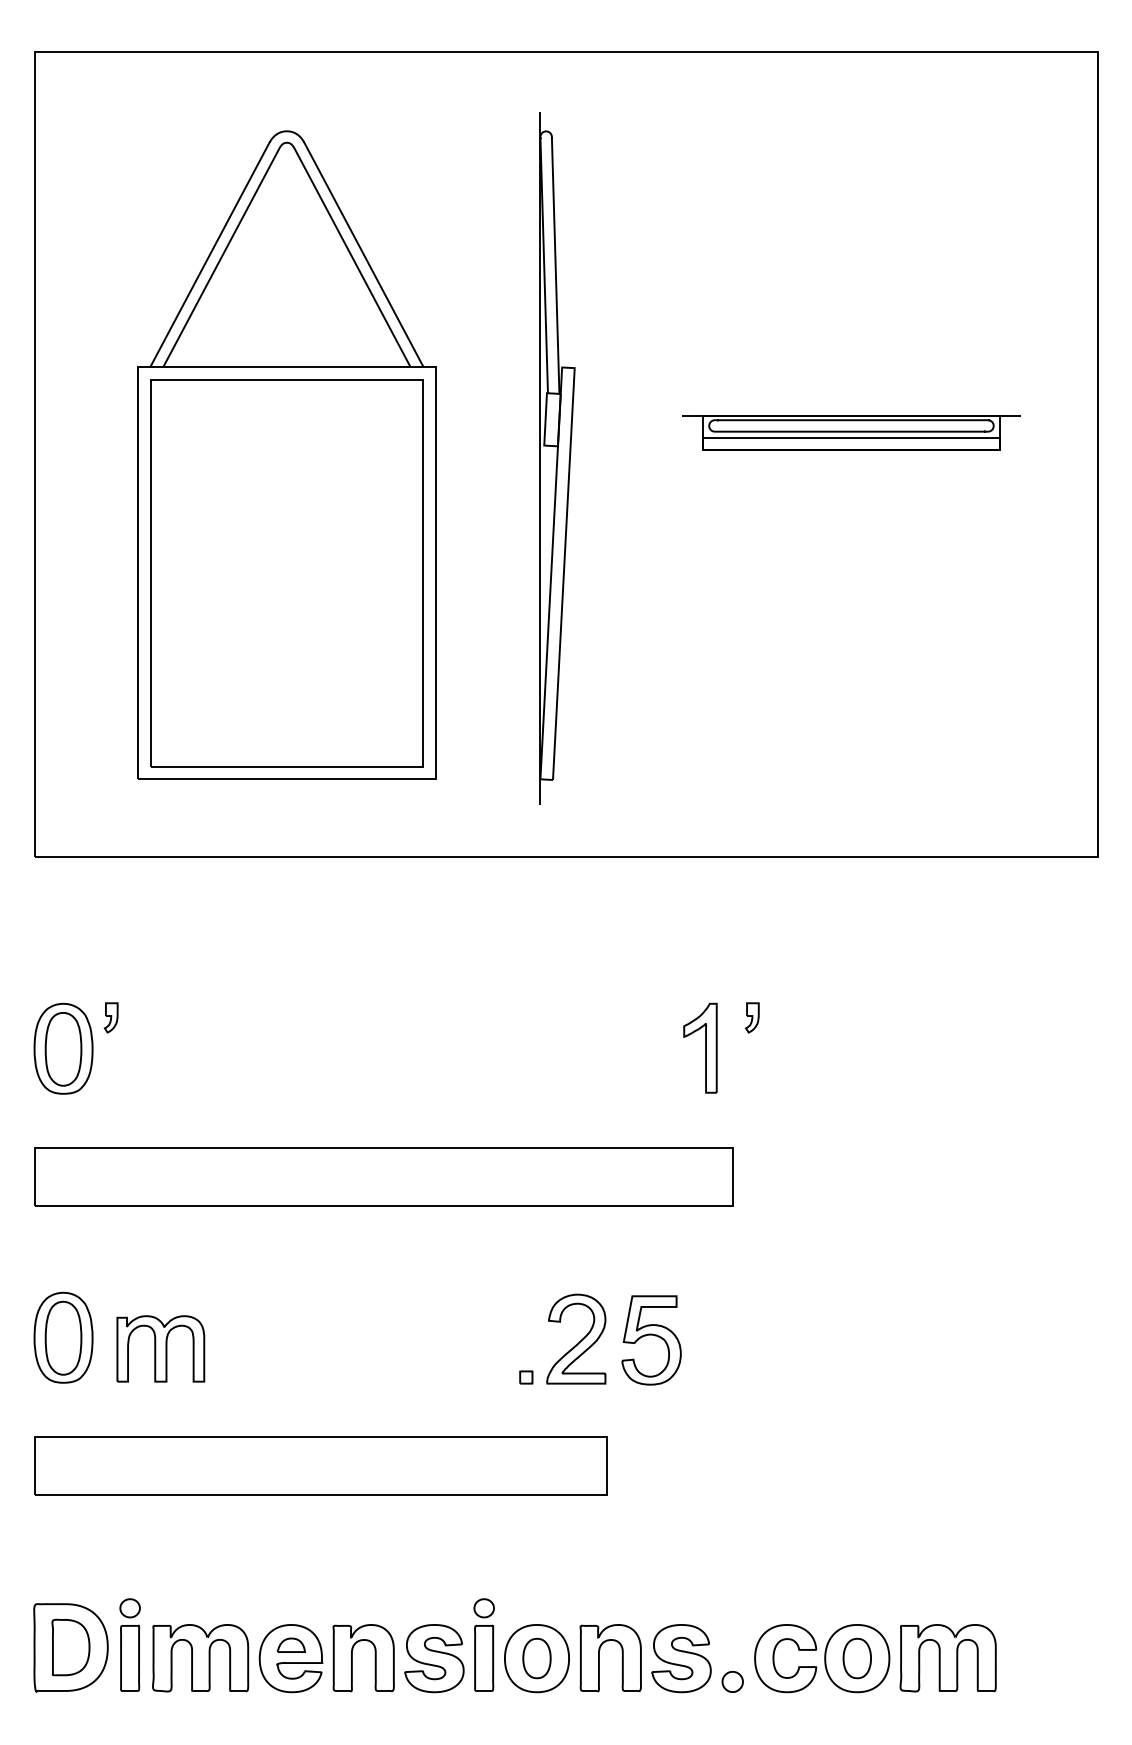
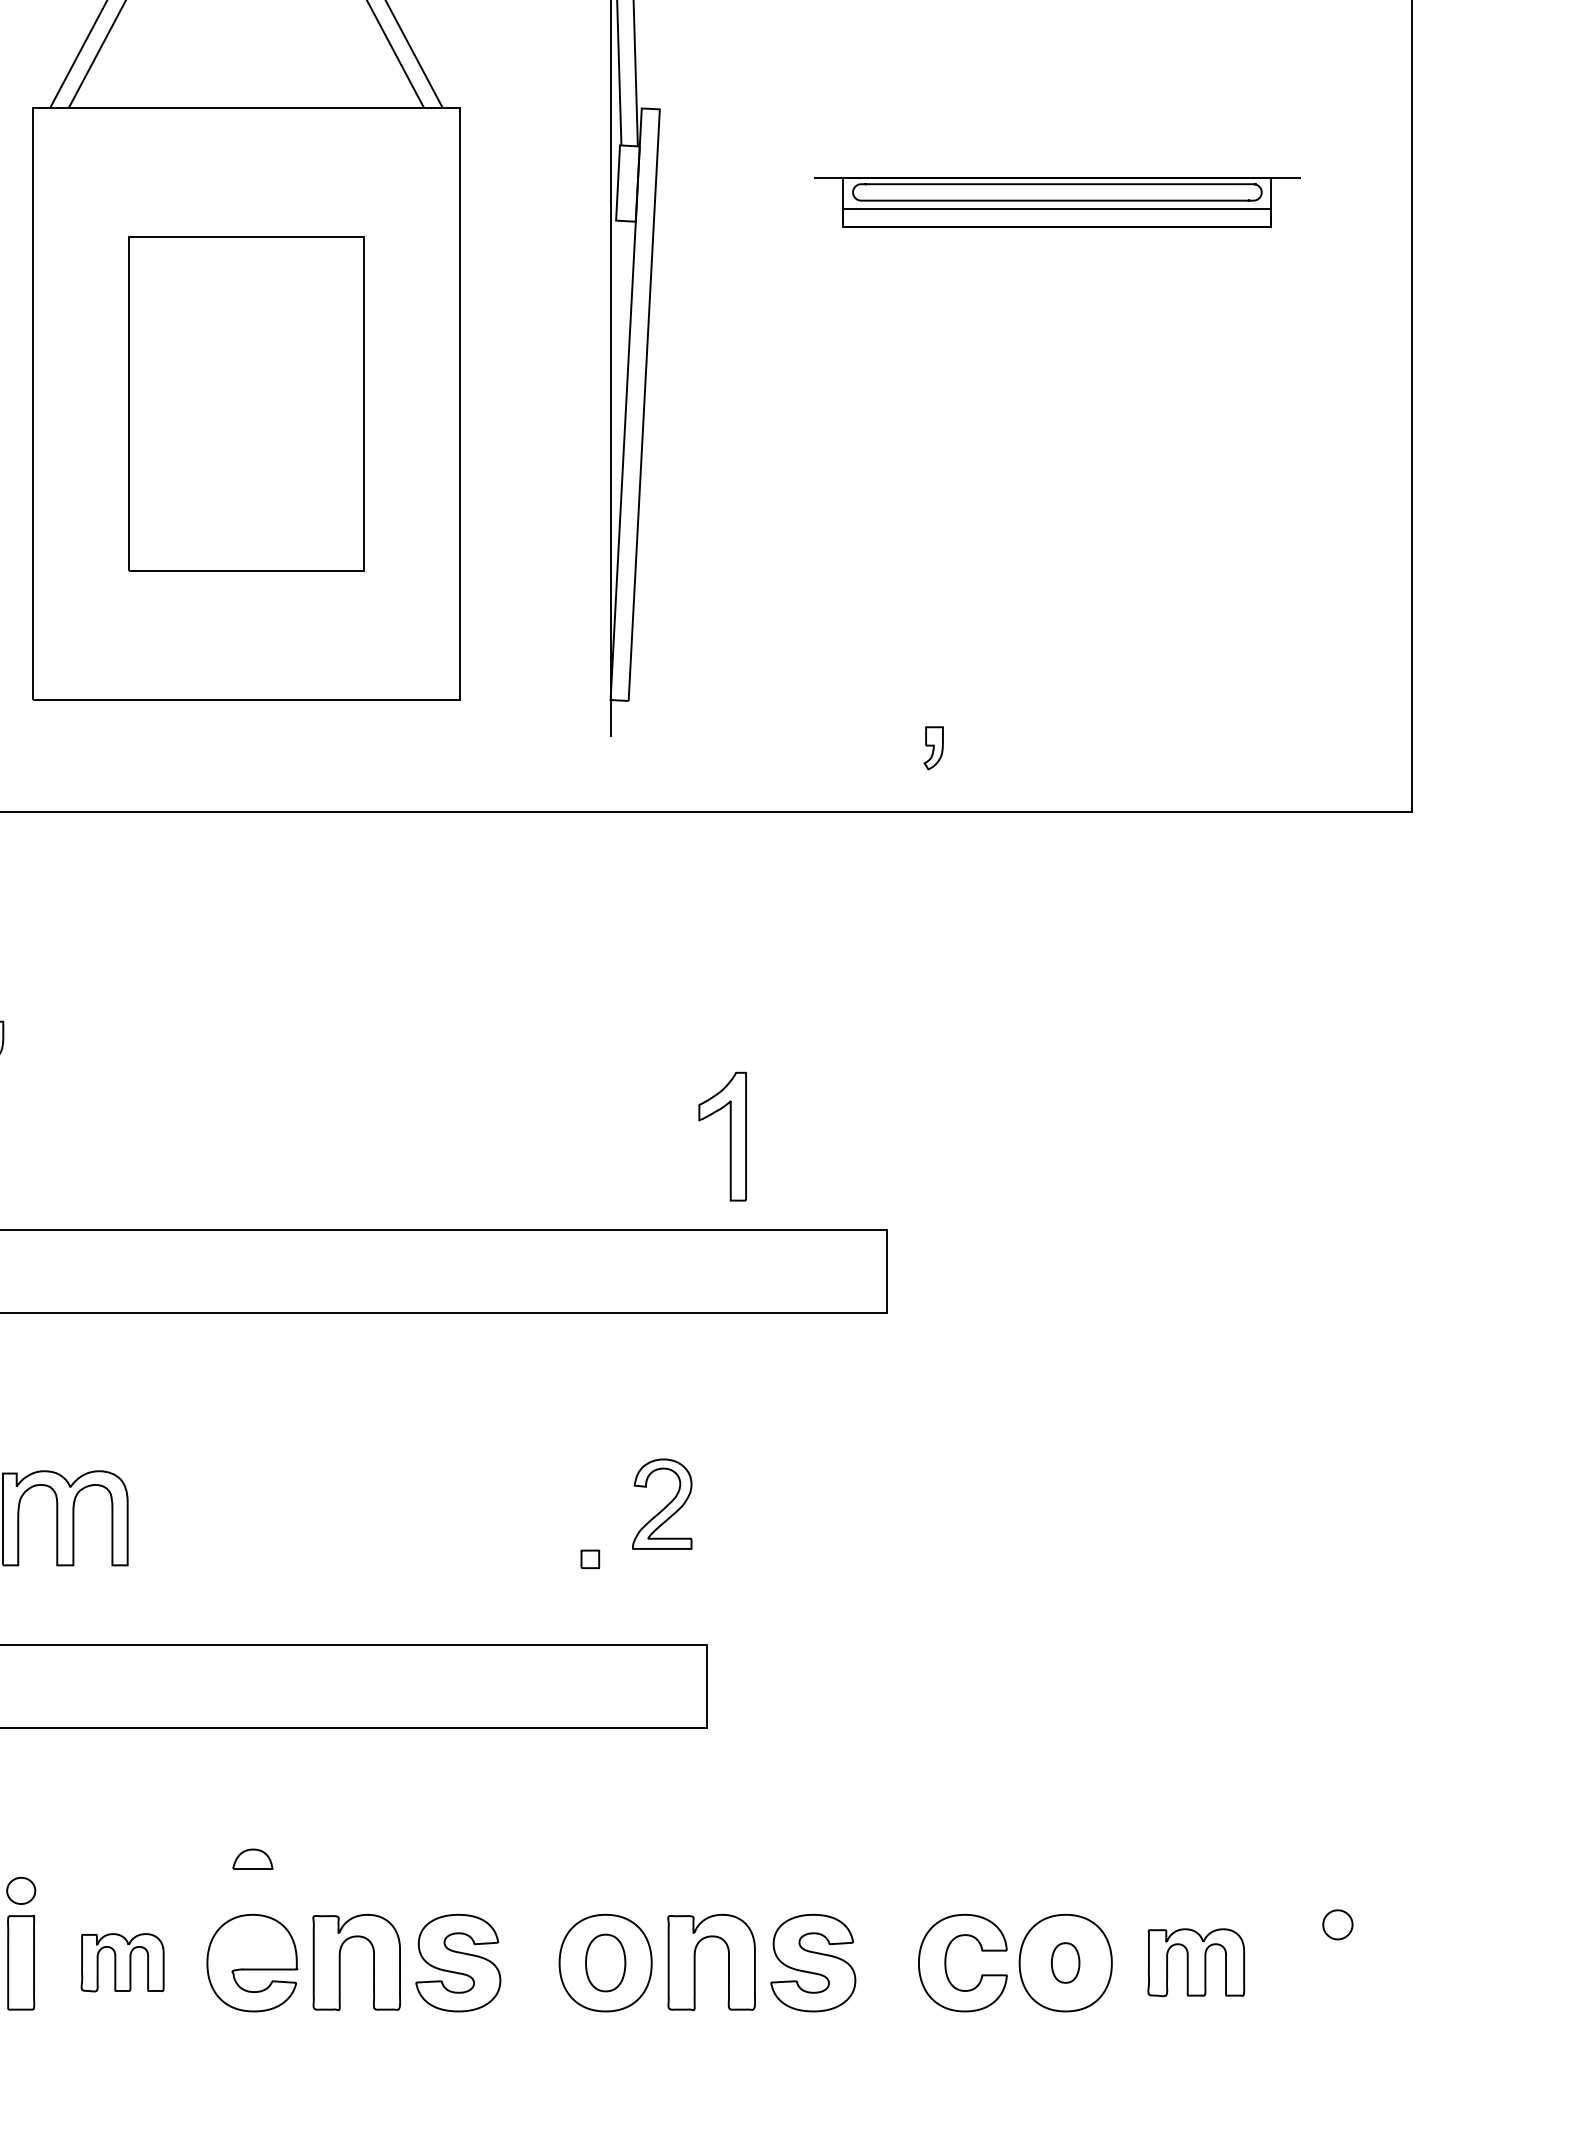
part: (286, 573) -> (245, 404), size x0.6
part: (752, 1017) -> (933, 747), moved
part: (700, 1047) -> (722, 1135), moved
part: (576, 1338) -> (662, 1503), size x0.7
part: (651, 1340) -> (770, 1506), removed
part: (291, 1644) -> (253, 1858), moved
part: (483, 1644) -> (528, 1942), removed
part: (200, 1658) -> (122, 1962), size x0.6
part: (856, 1658) -> (1064, 1962), size x0.7
part: (947, 1658) -> (1195, 1962), size x0.7
part: (732, 1681) -> (1337, 1924), moved

